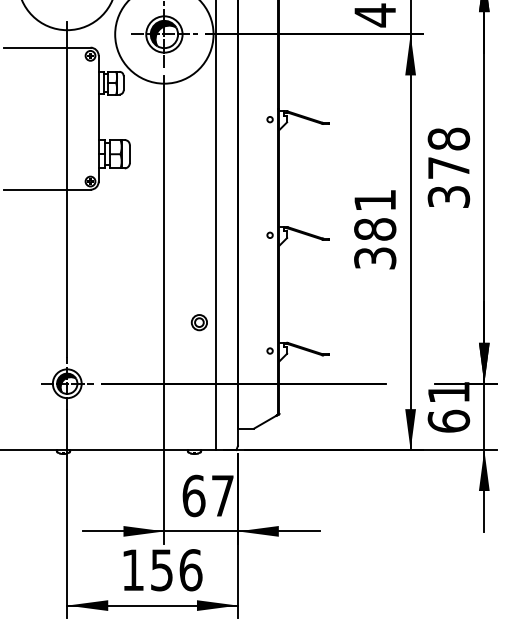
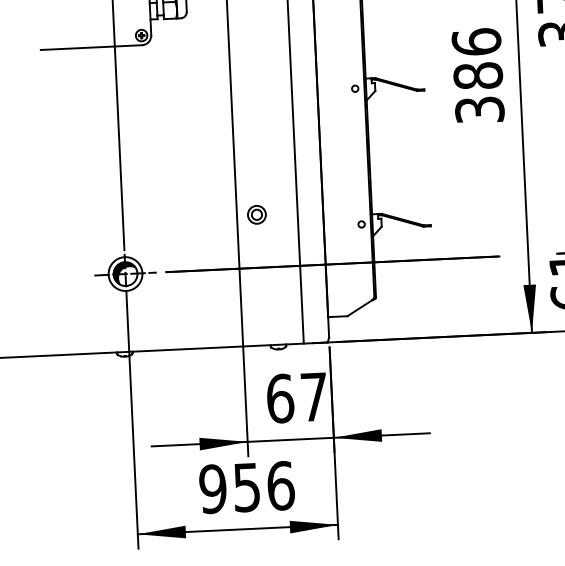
text: (375, 200) -> (476, 42), 381 -> 386
part: (198, 322) -> (255, 214), moved
text: (132, 570) -> (212, 489), 156 -> 956

